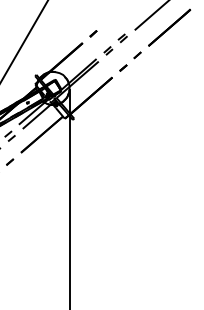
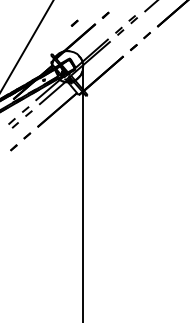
part: (60, 41) -> (74, 22), added

